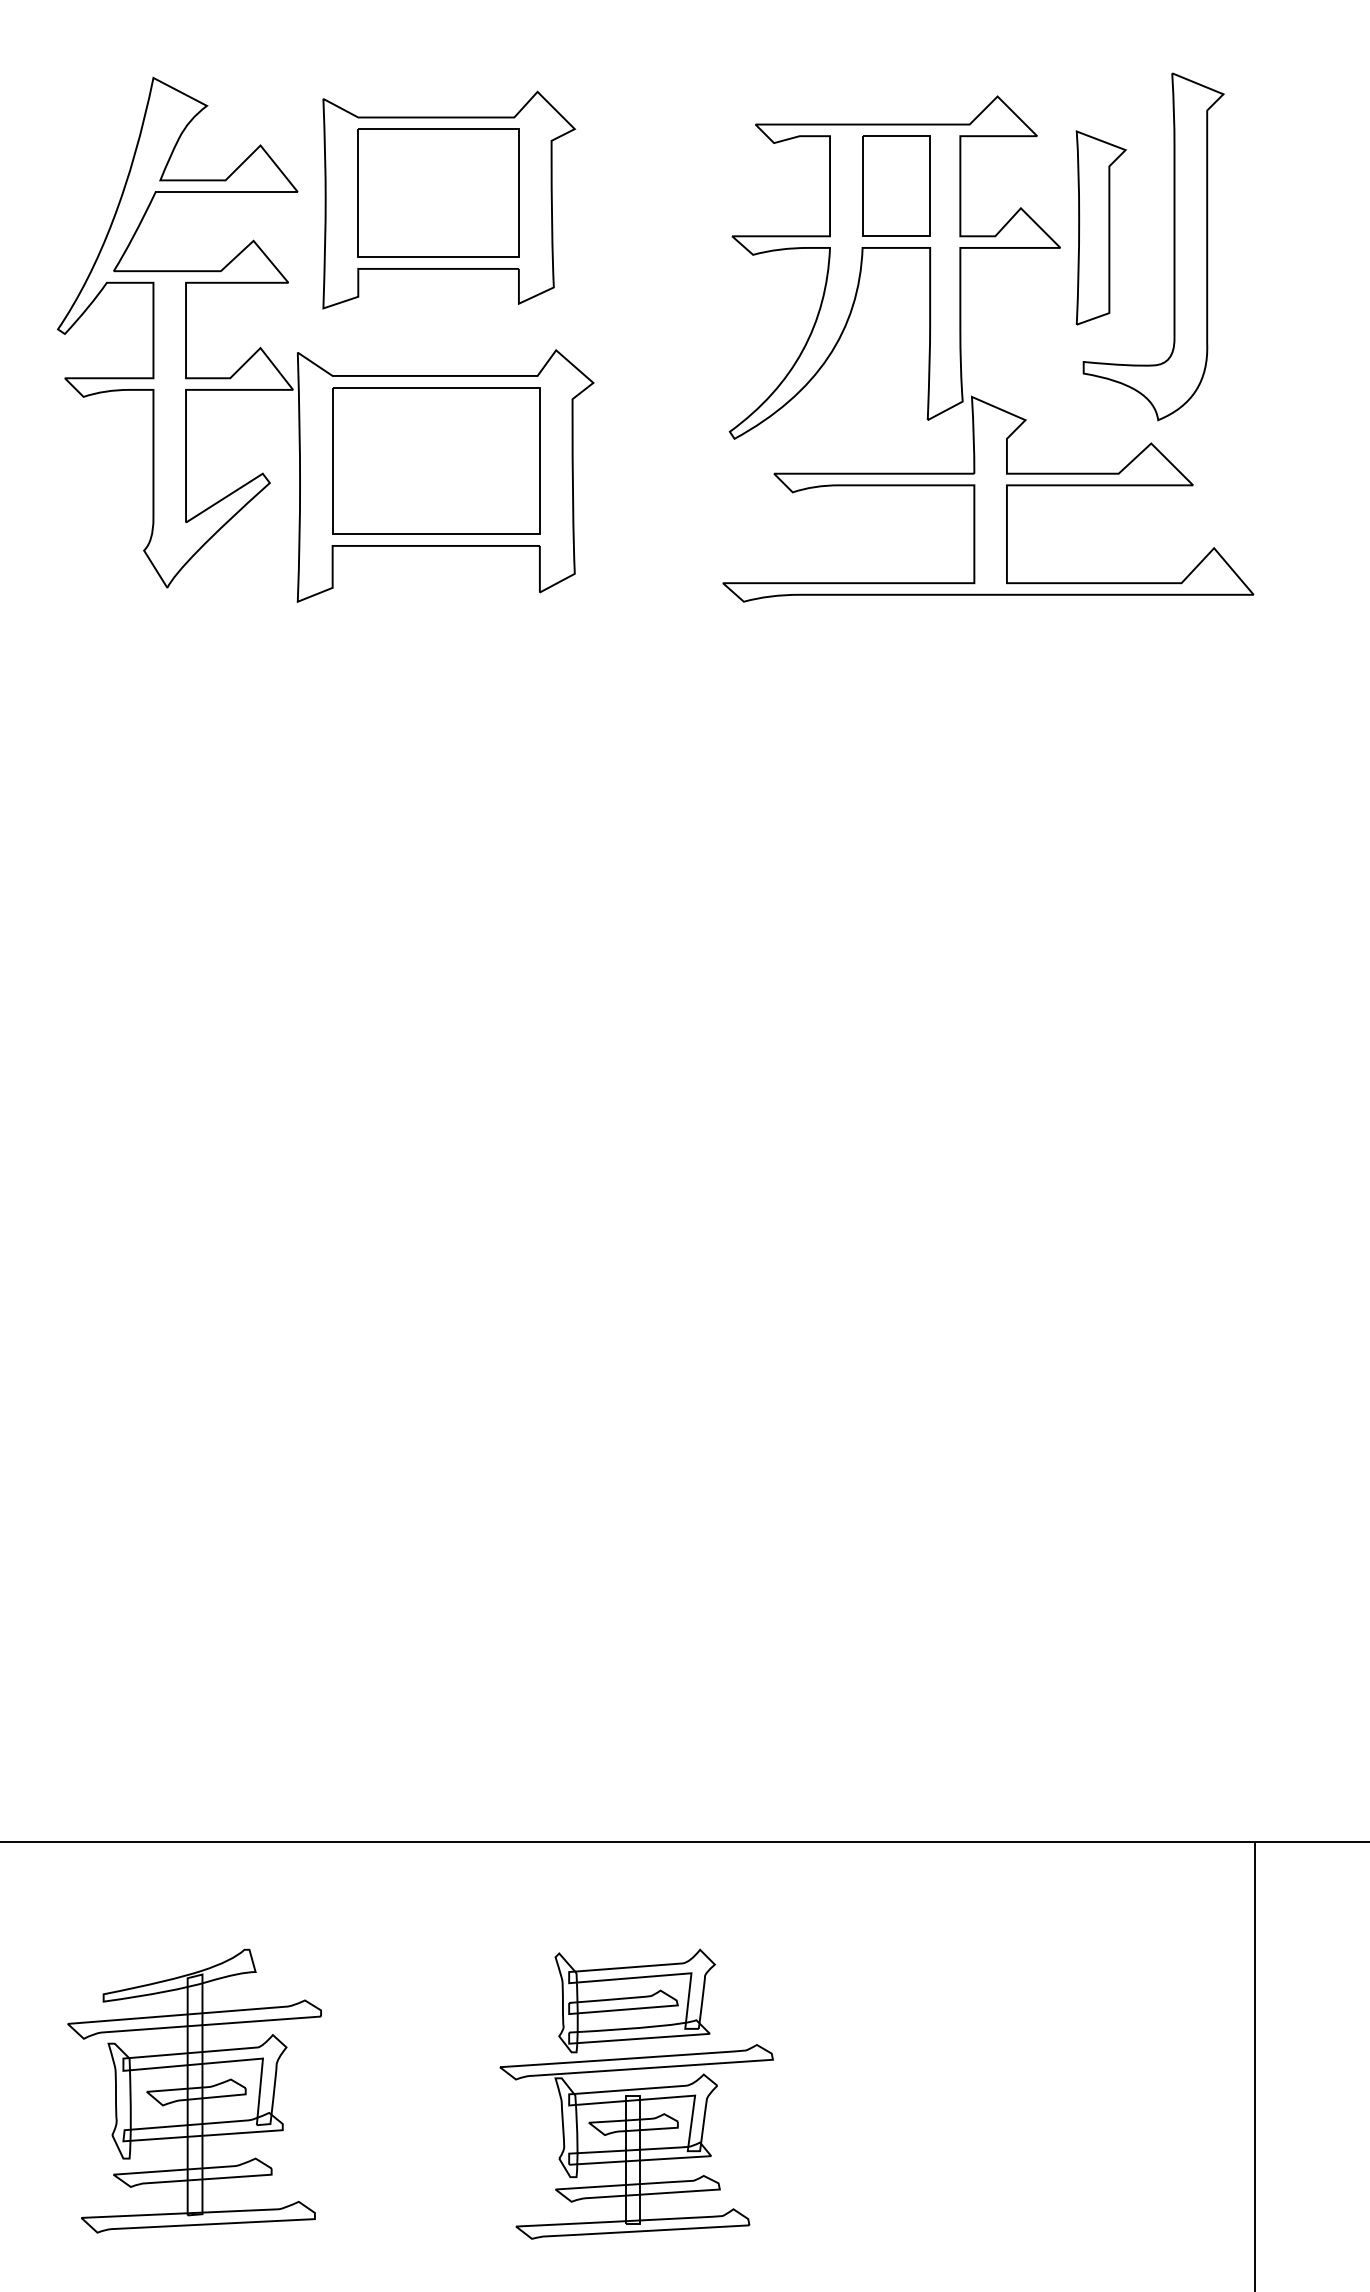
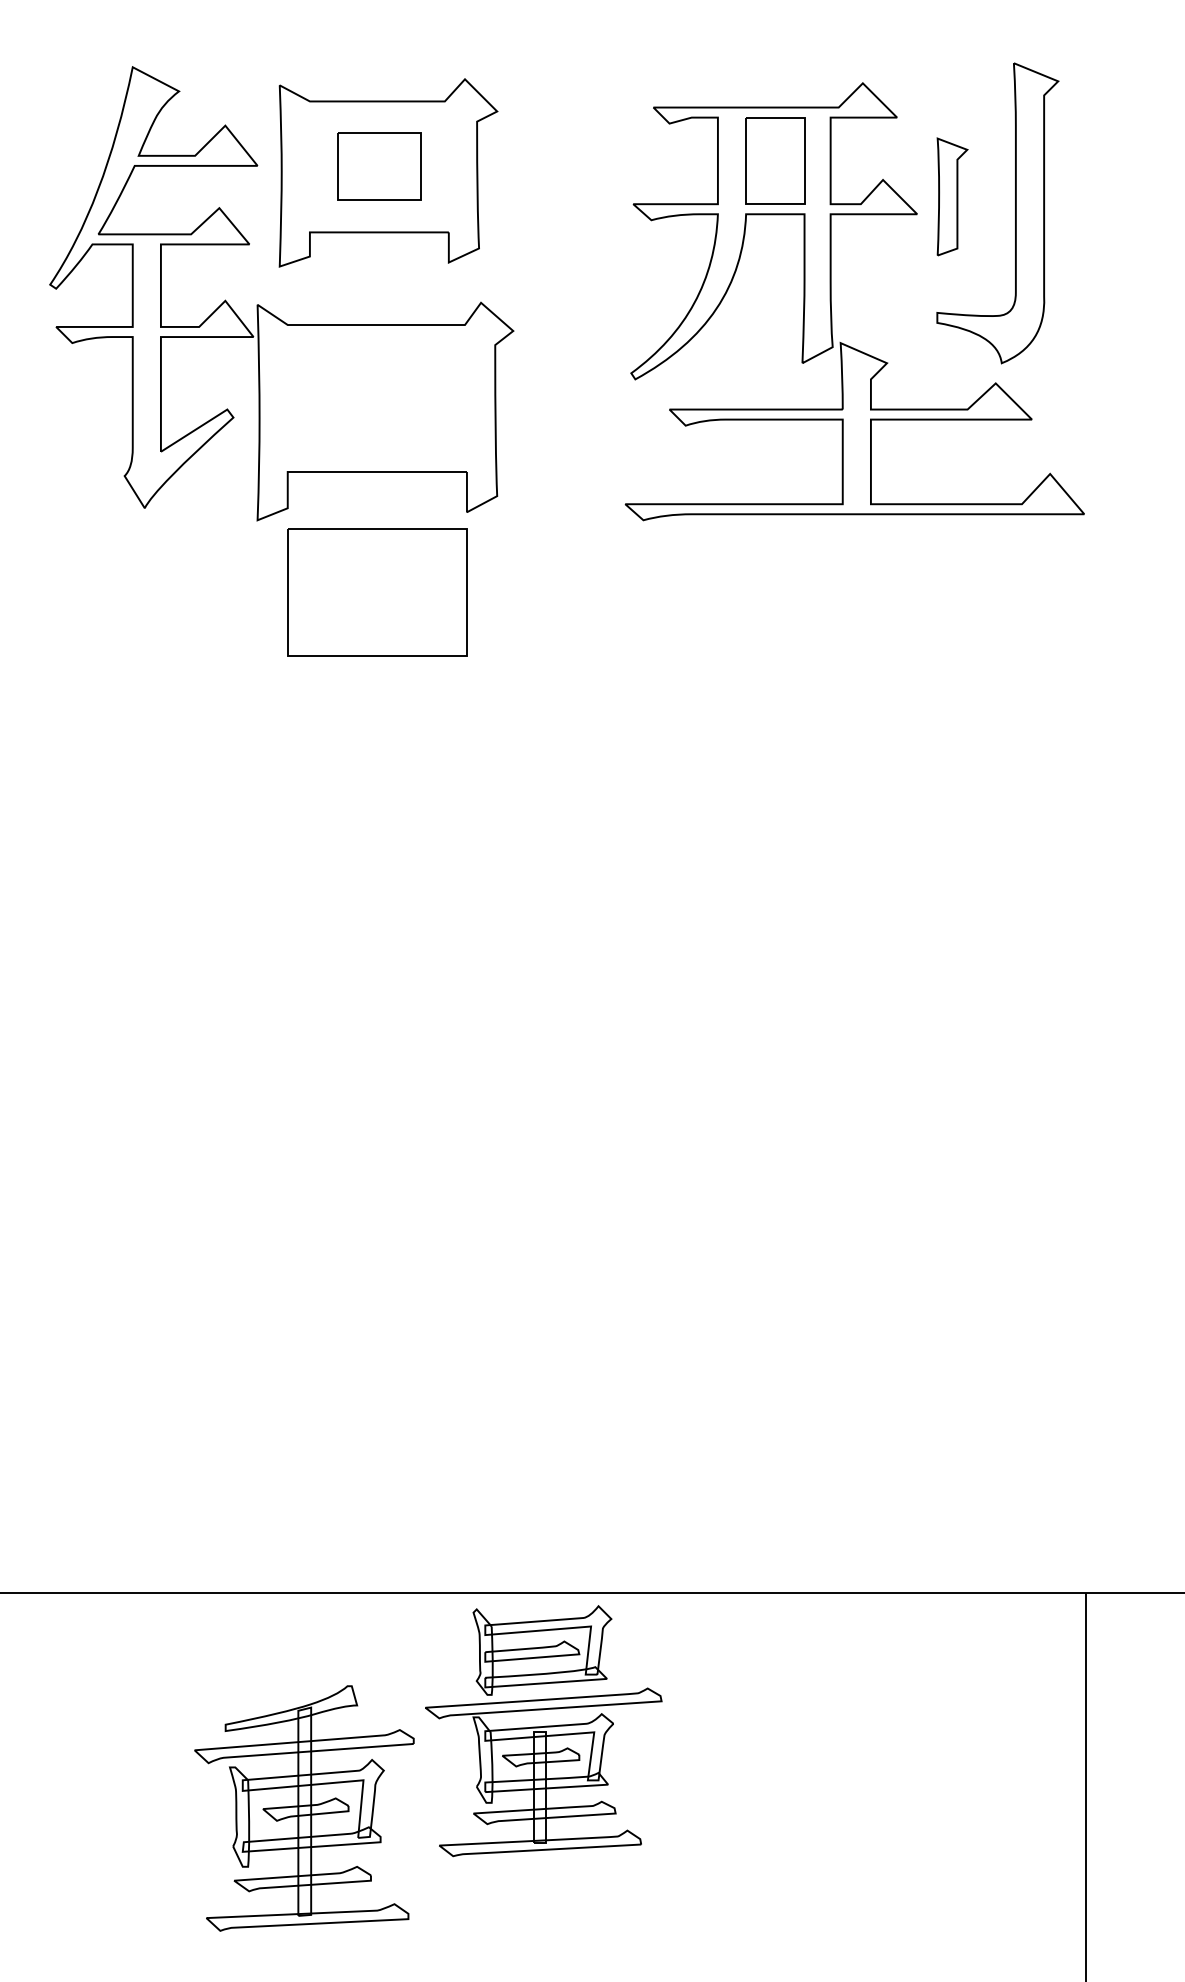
part: (438, 192) -> (379, 166), size x0.6
part: (1101, 227) -> (952, 196), size x0.7
part: (436, 460) -> (377, 592), moved
part: (194, 2091) -> (304, 1808), moved
part: (636, 2094) -> (543, 1731), moved

